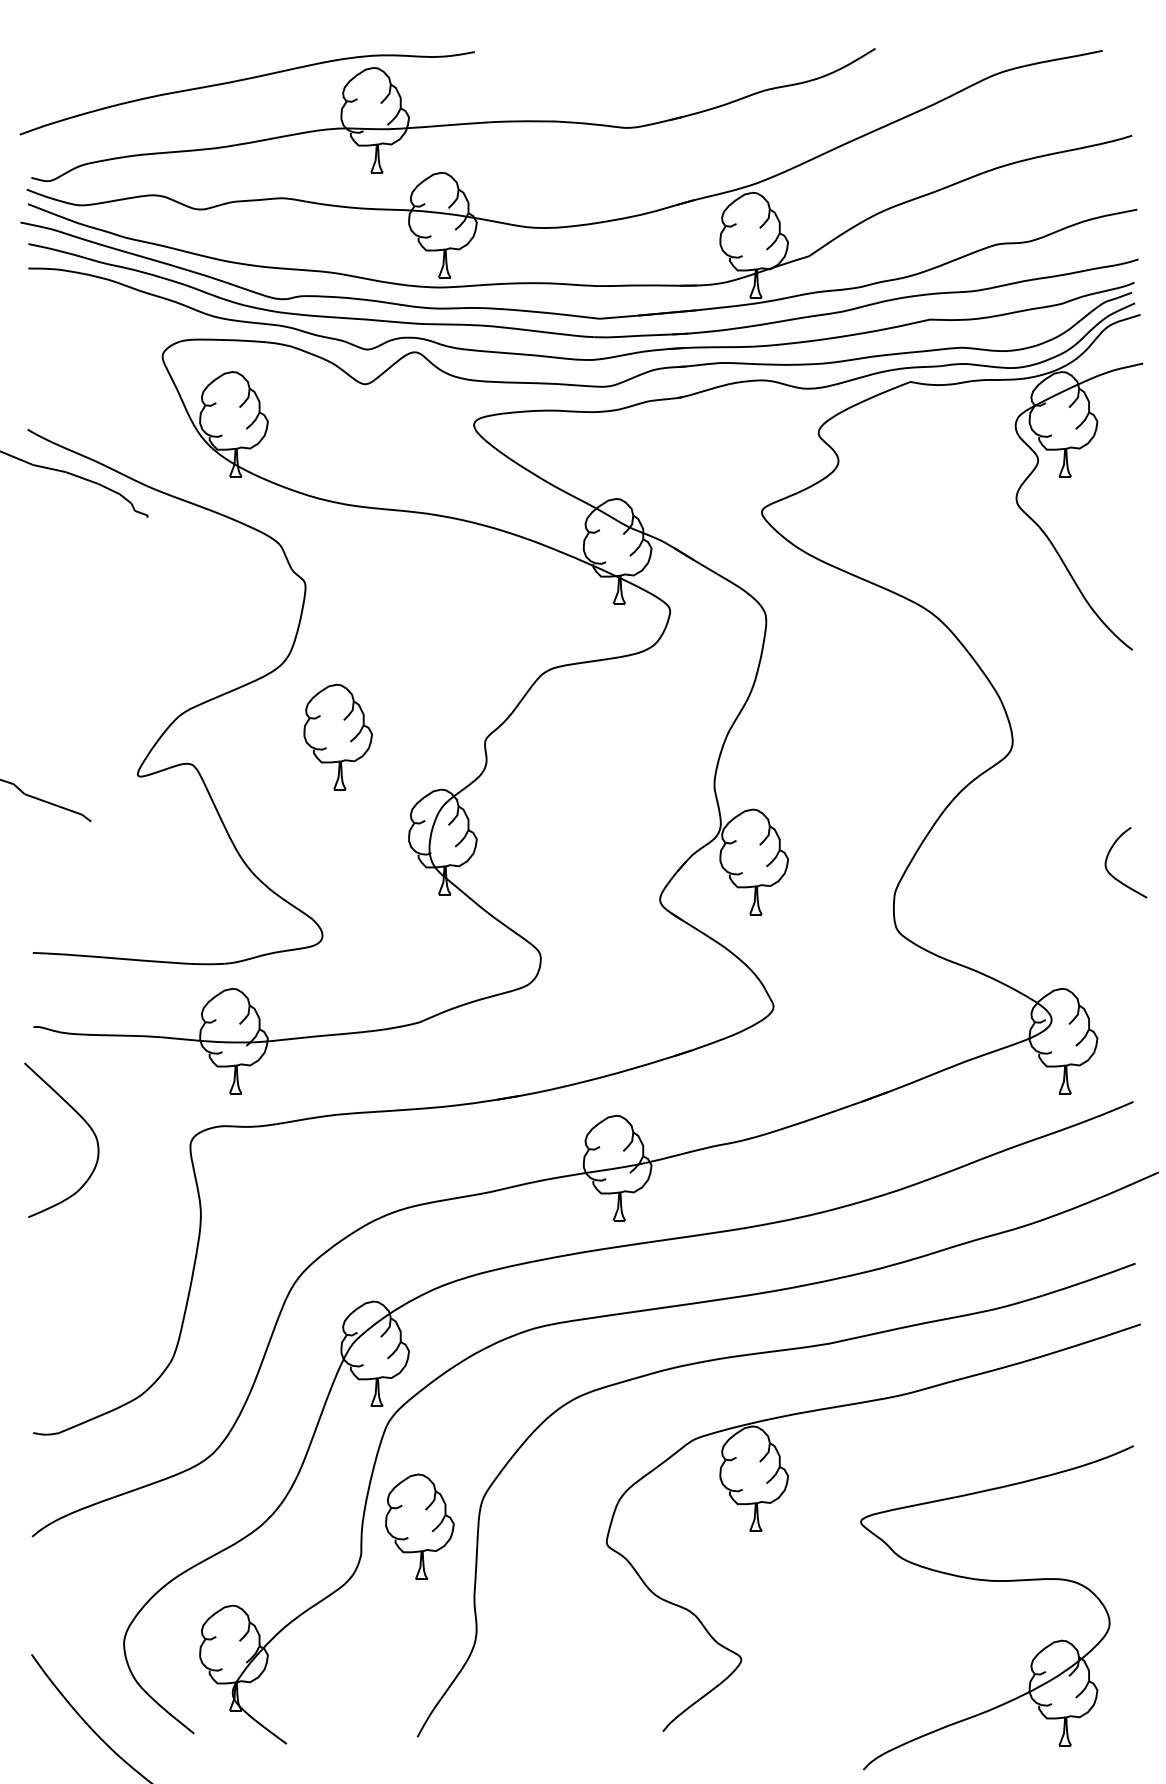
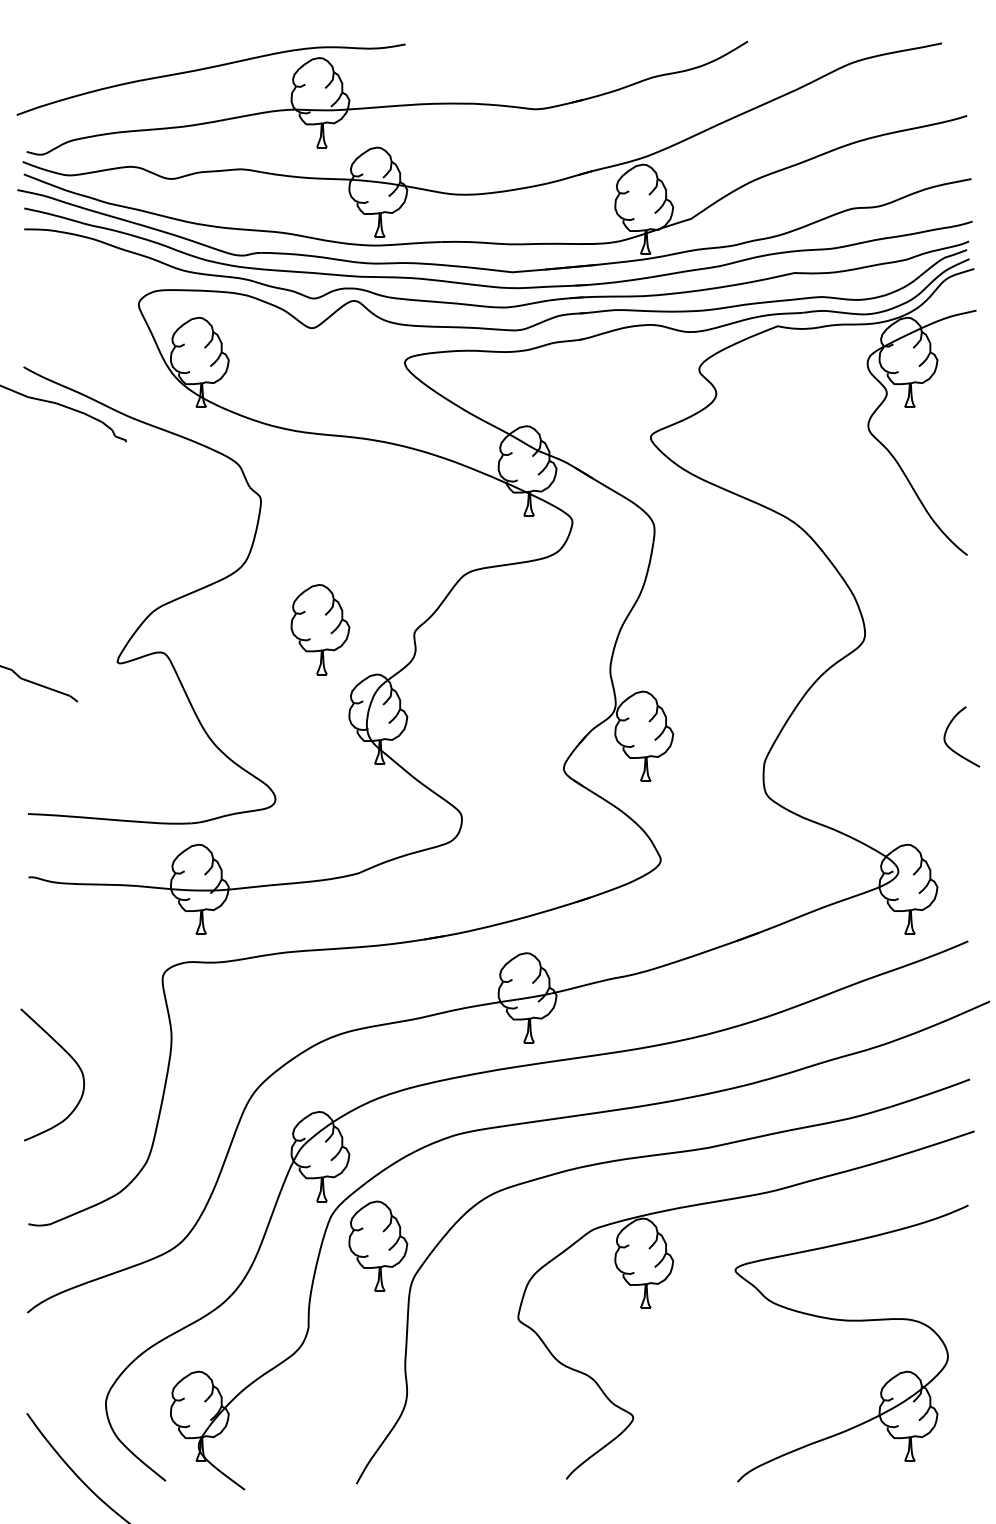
part: (337, 736) -> (319, 629), moved
curve: (81, 1118) -> (69, 1056), moved
part: (419, 1526) -> (377, 1245), moved
part: (996, 1581) -> (851, 1321), moved

